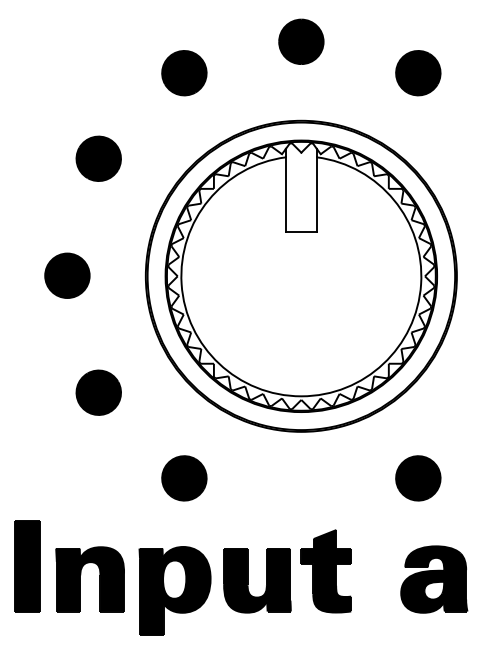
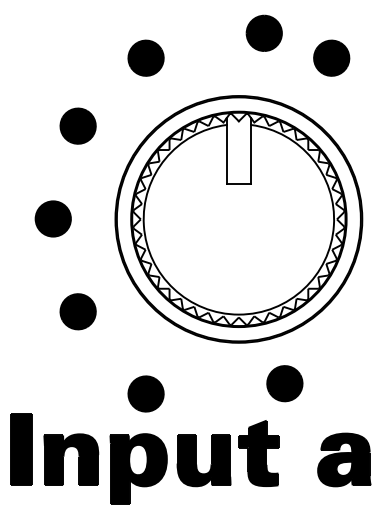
part: (301, 41) -> (264, 33), moved
part: (184, 478) -> (146, 394), moved
part: (418, 478) -> (285, 383), moved

